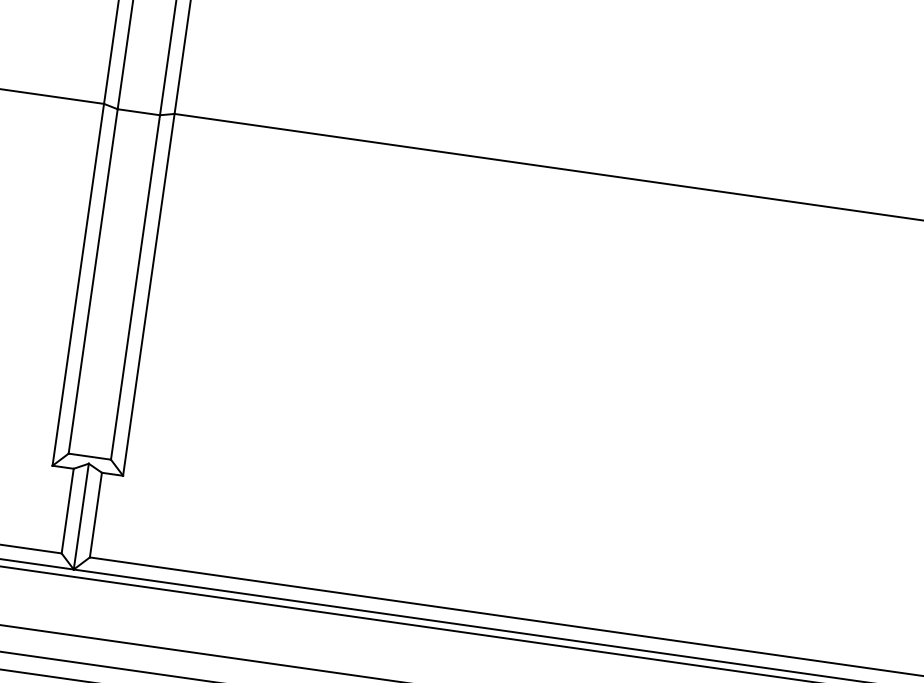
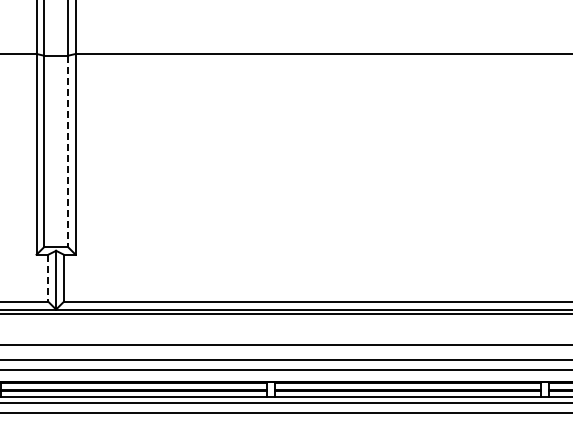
line: (134, 287) -> (67, 151), solid -> dashed
line: (67, 511) -> (48, 278), solid -> dashed

